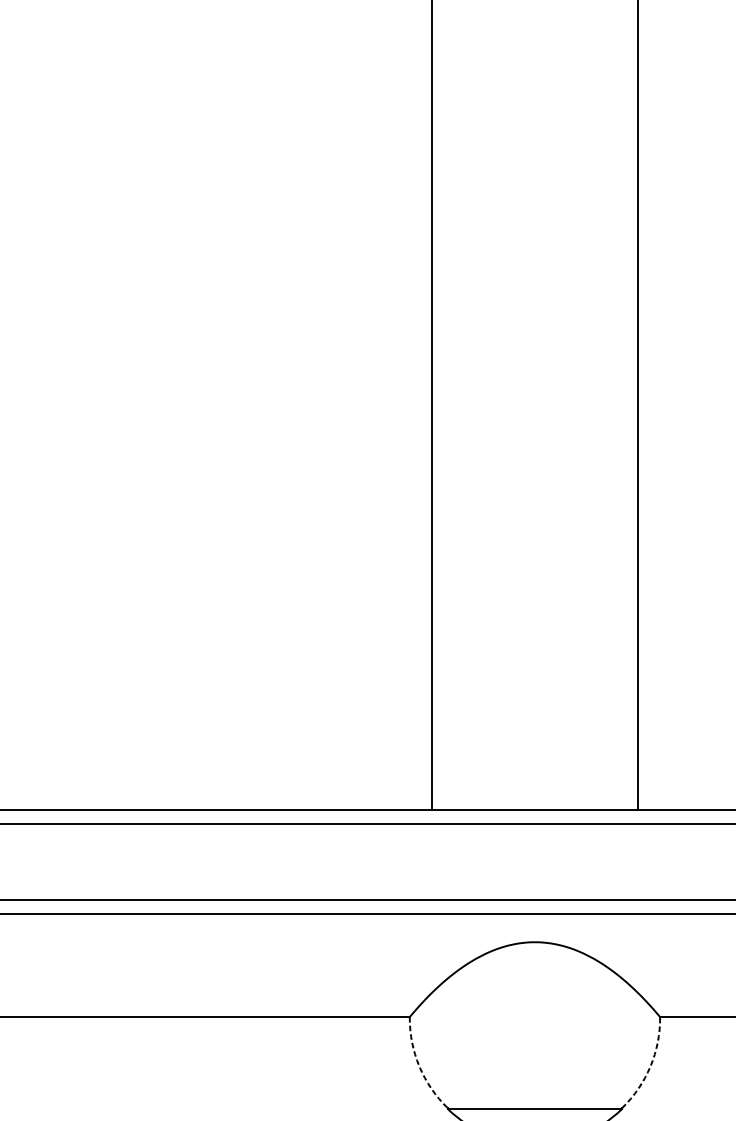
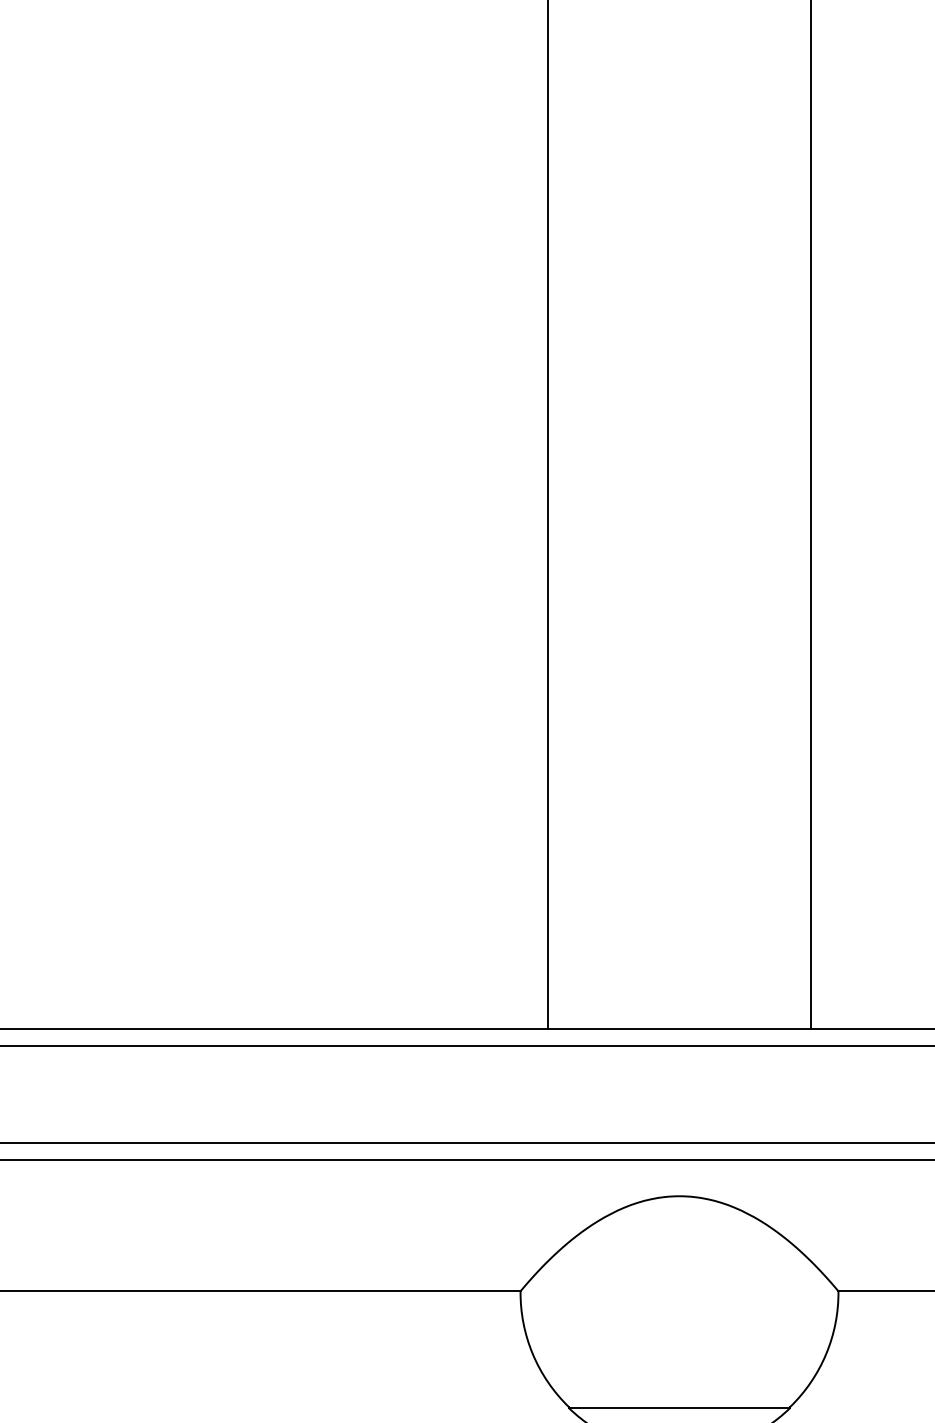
arc: (419, 1066) -> (532, 1354), dashed -> solid
arc: (650, 1066) -> (826, 1354), dashed -> solid

